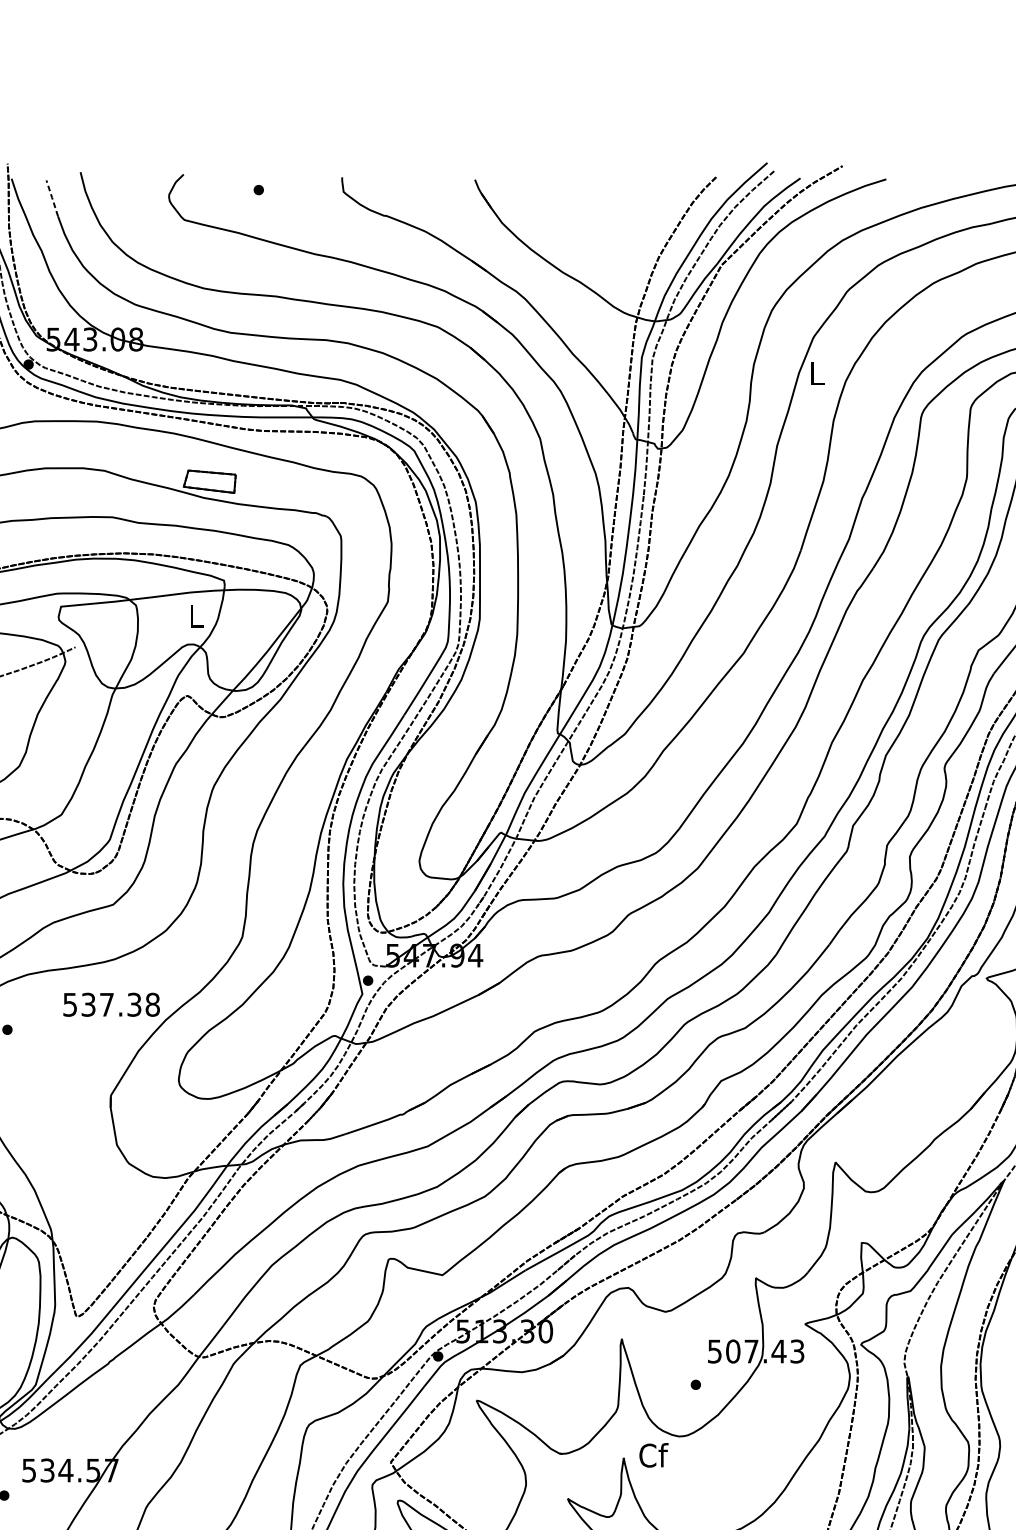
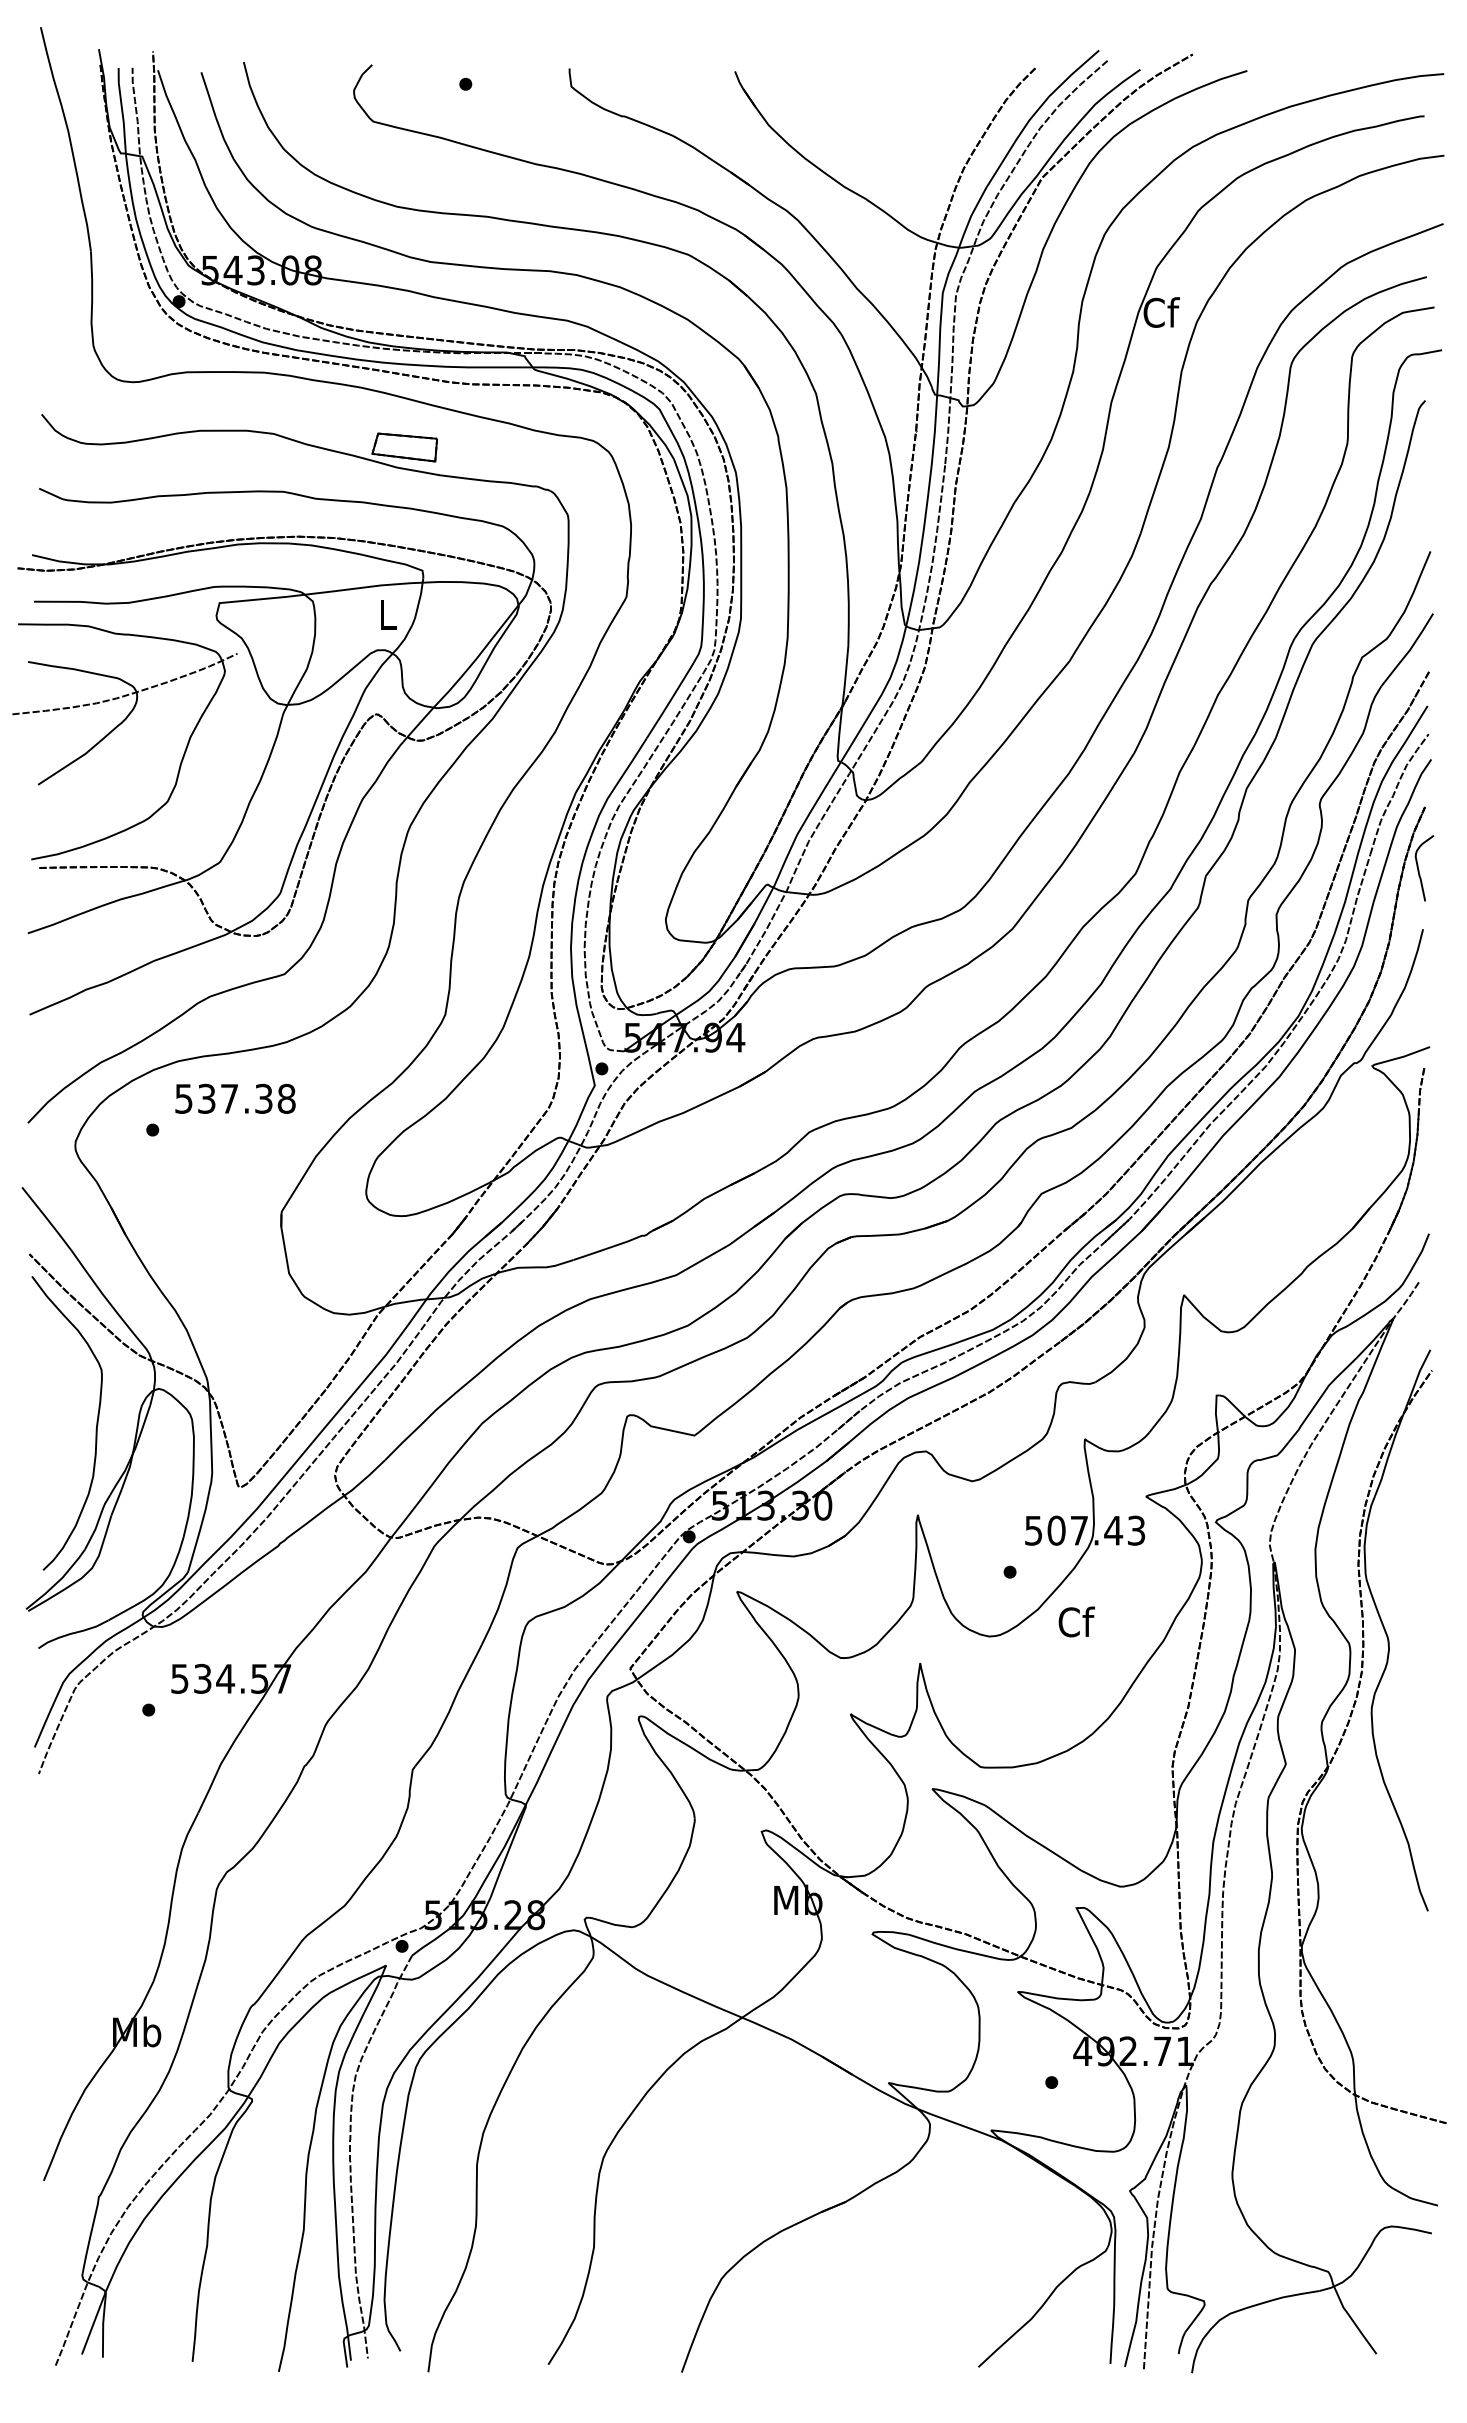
line: (52, 197) -> (208, 93), dashed -> solid
text: (817, 373) -> (1161, 312), L -> Cf
text: (111, 1004) -> (235, 1098), moved
text: (653, 1454) -> (1076, 1621), moved

